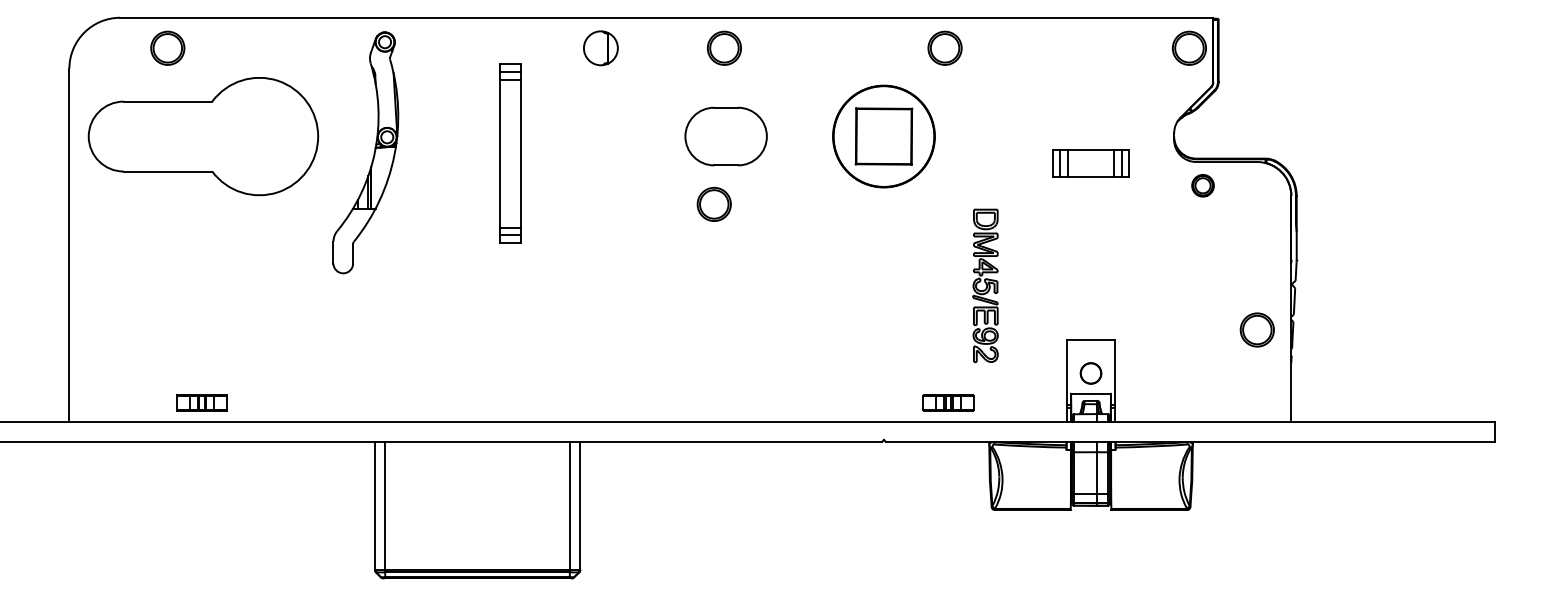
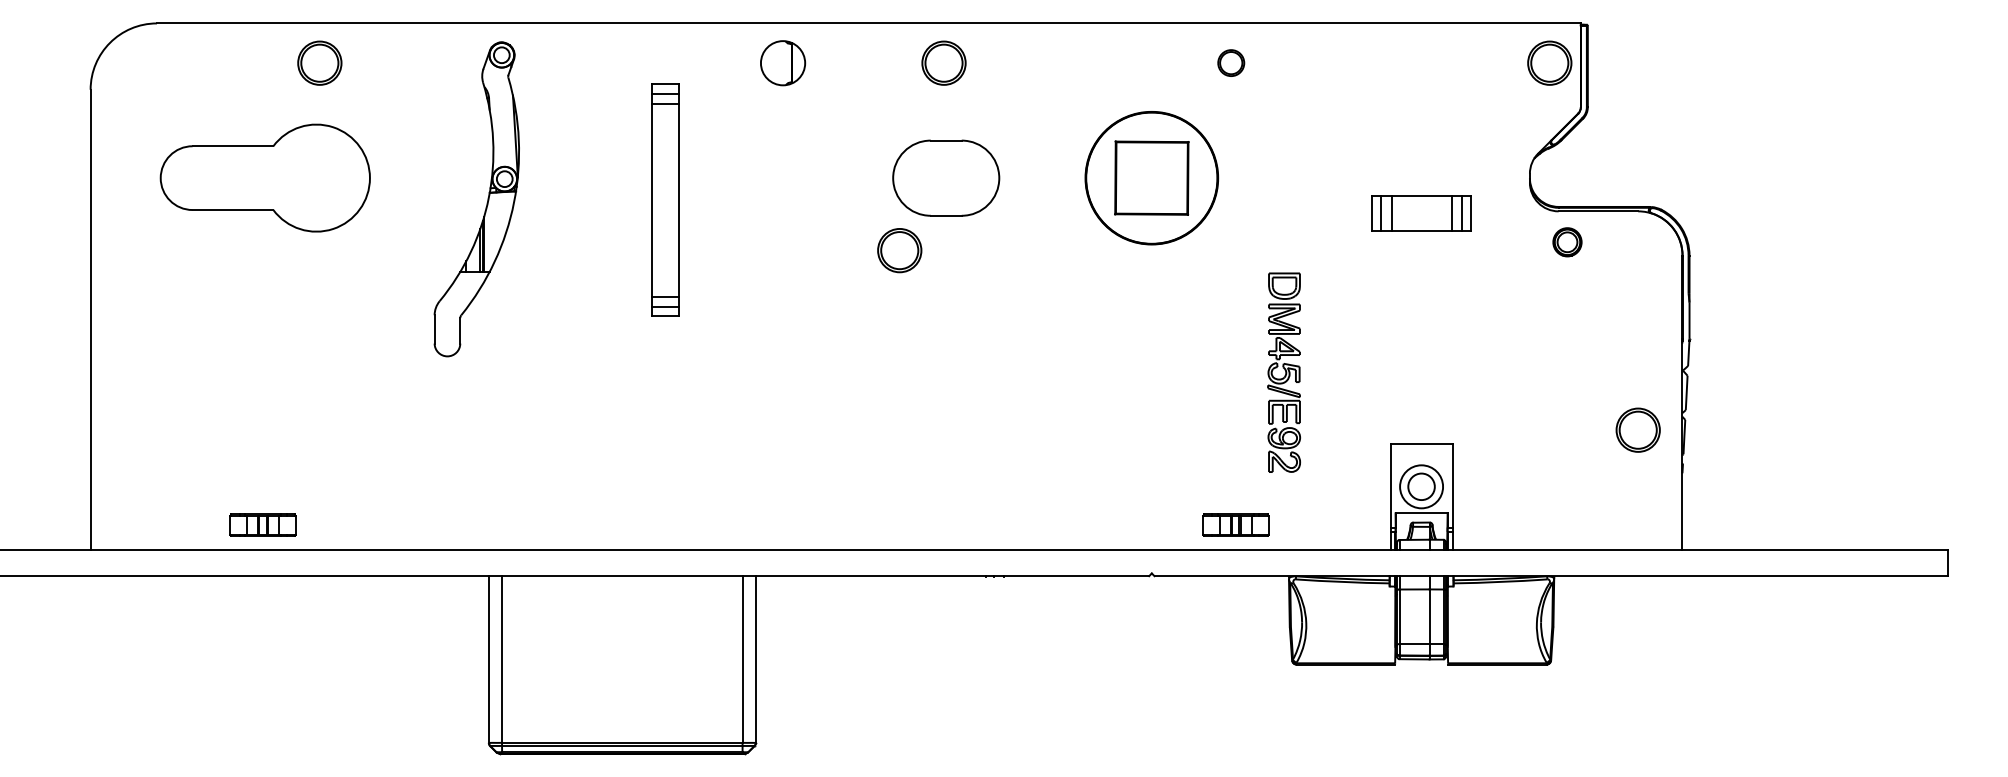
part: (167, 47) -> (319, 62), moved
part: (944, 47) -> (1230, 62), size x0.6
part: (203, 136) -> (265, 177), size x0.7
part: (714, 204) -> (899, 250), moved
circle: (1090, 373) -> (1421, 486), size x1.6

